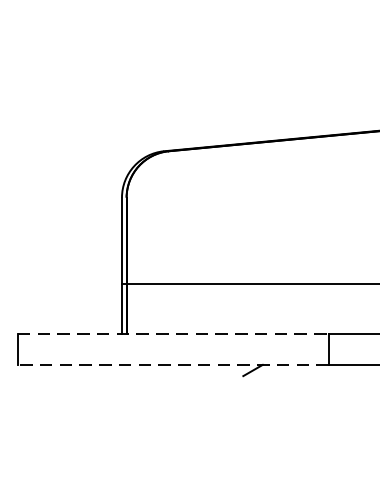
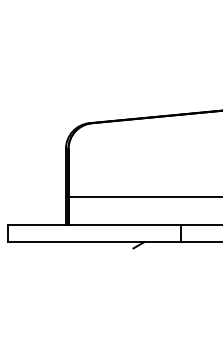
line: (173, 333) -> (94, 224), dashed -> solid
line: (173, 365) -> (94, 242), dashed -> solid

